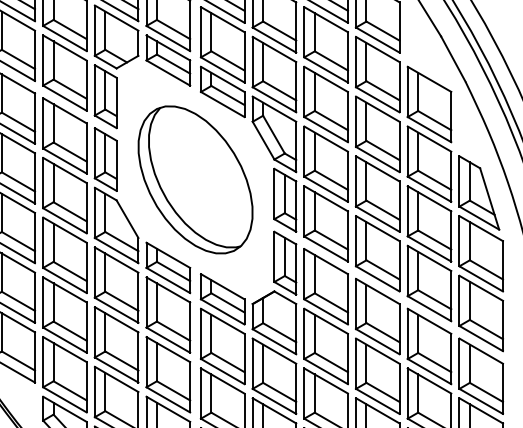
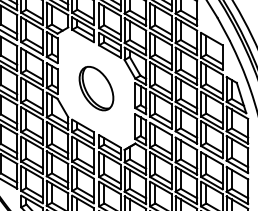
part: (195, 179) -> (96, 88), size x0.6

